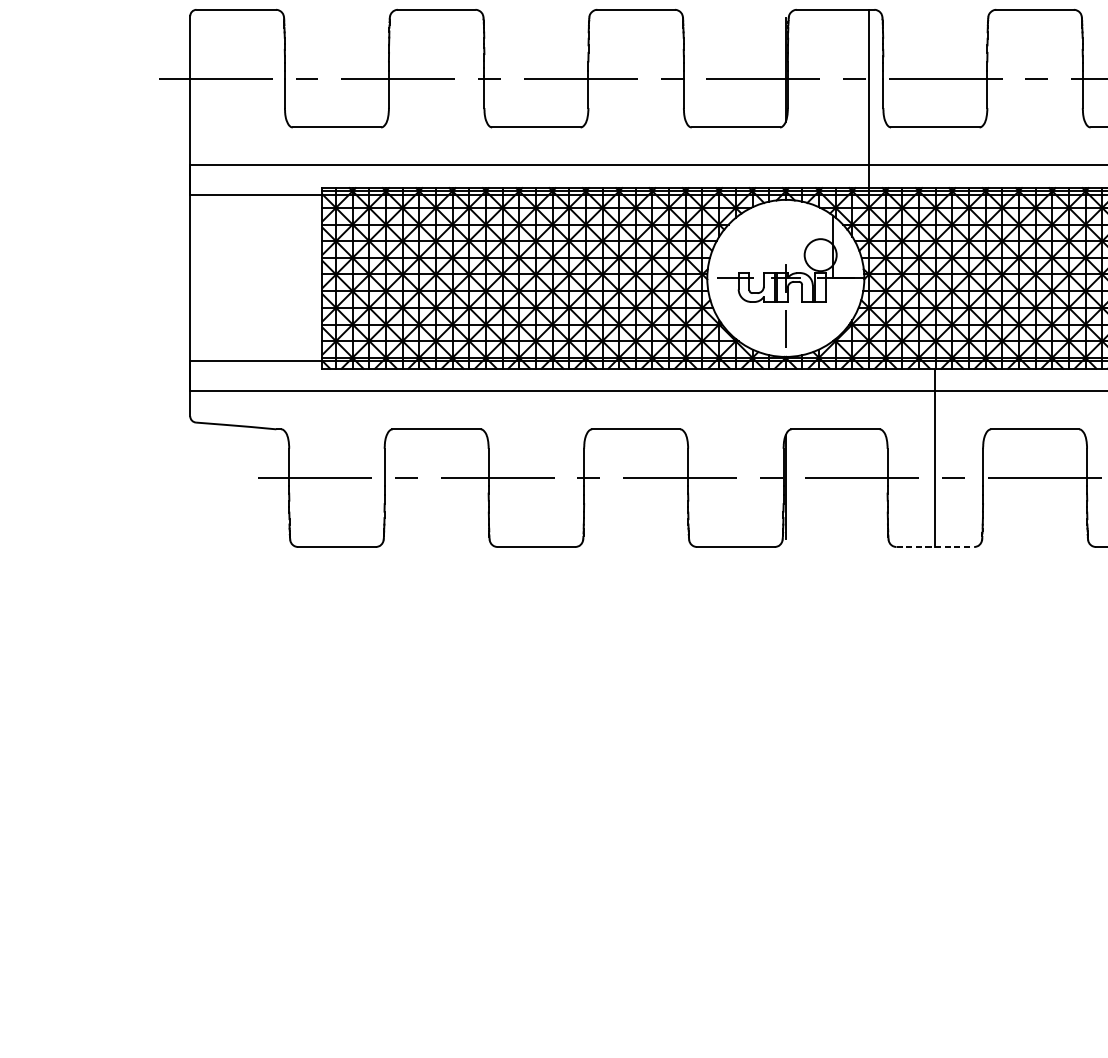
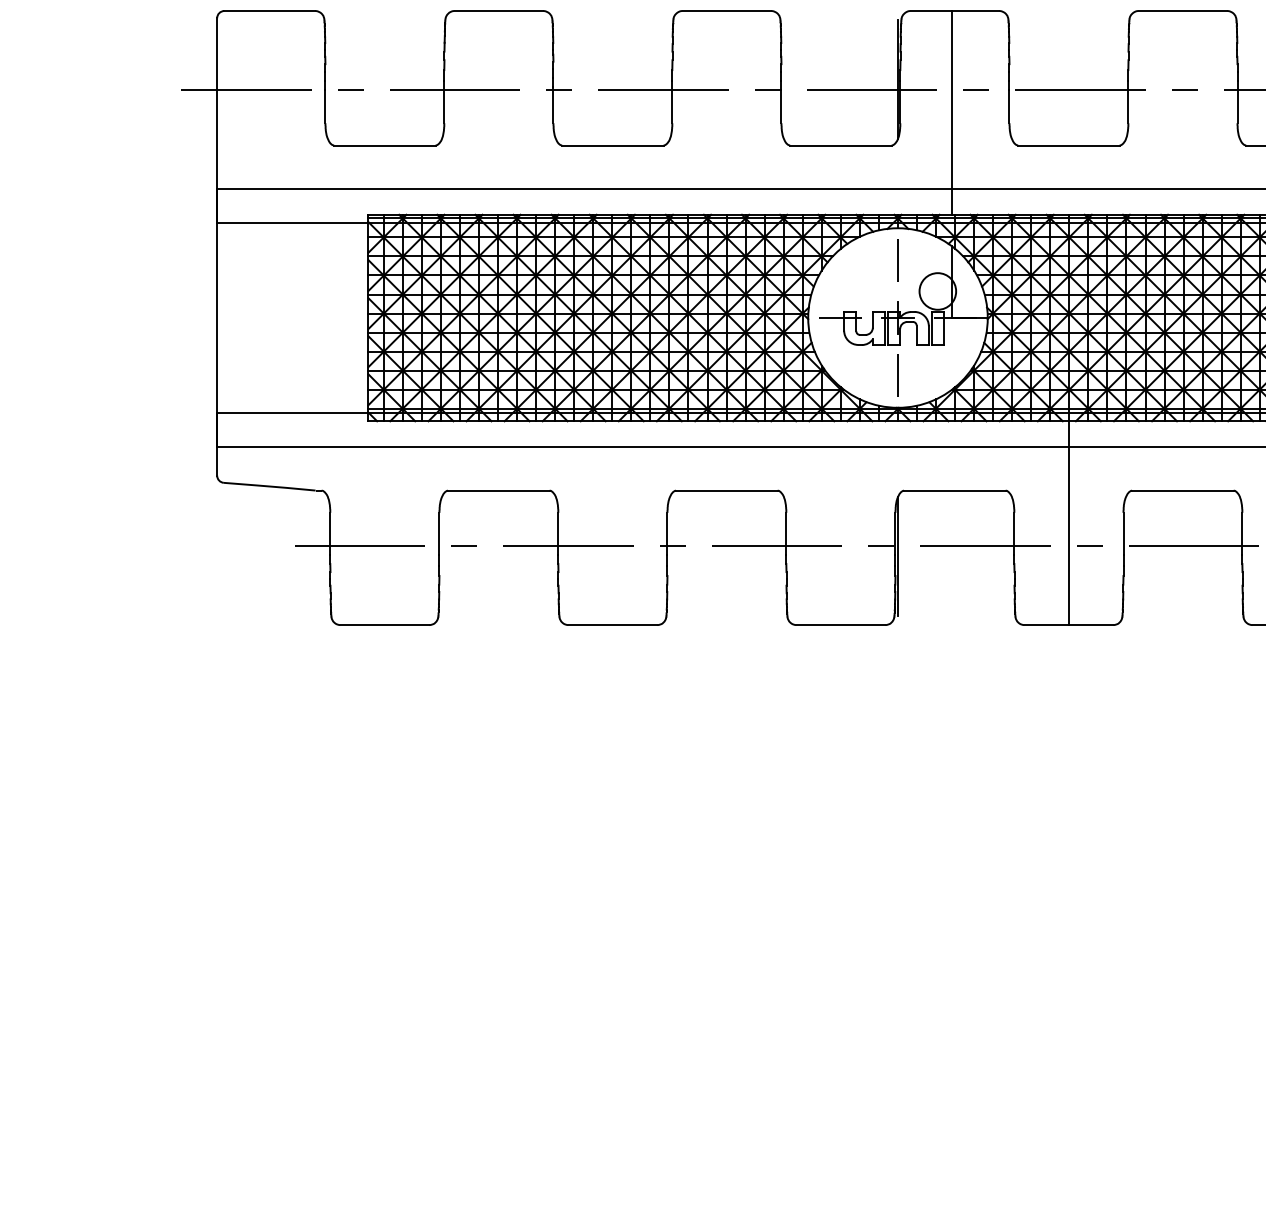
line: (868, 98) -> (951, 112), moved
line: (785, 228) -> (897, 260), added
line: (935, 547) -> (1069, 625), dashed -> solid

